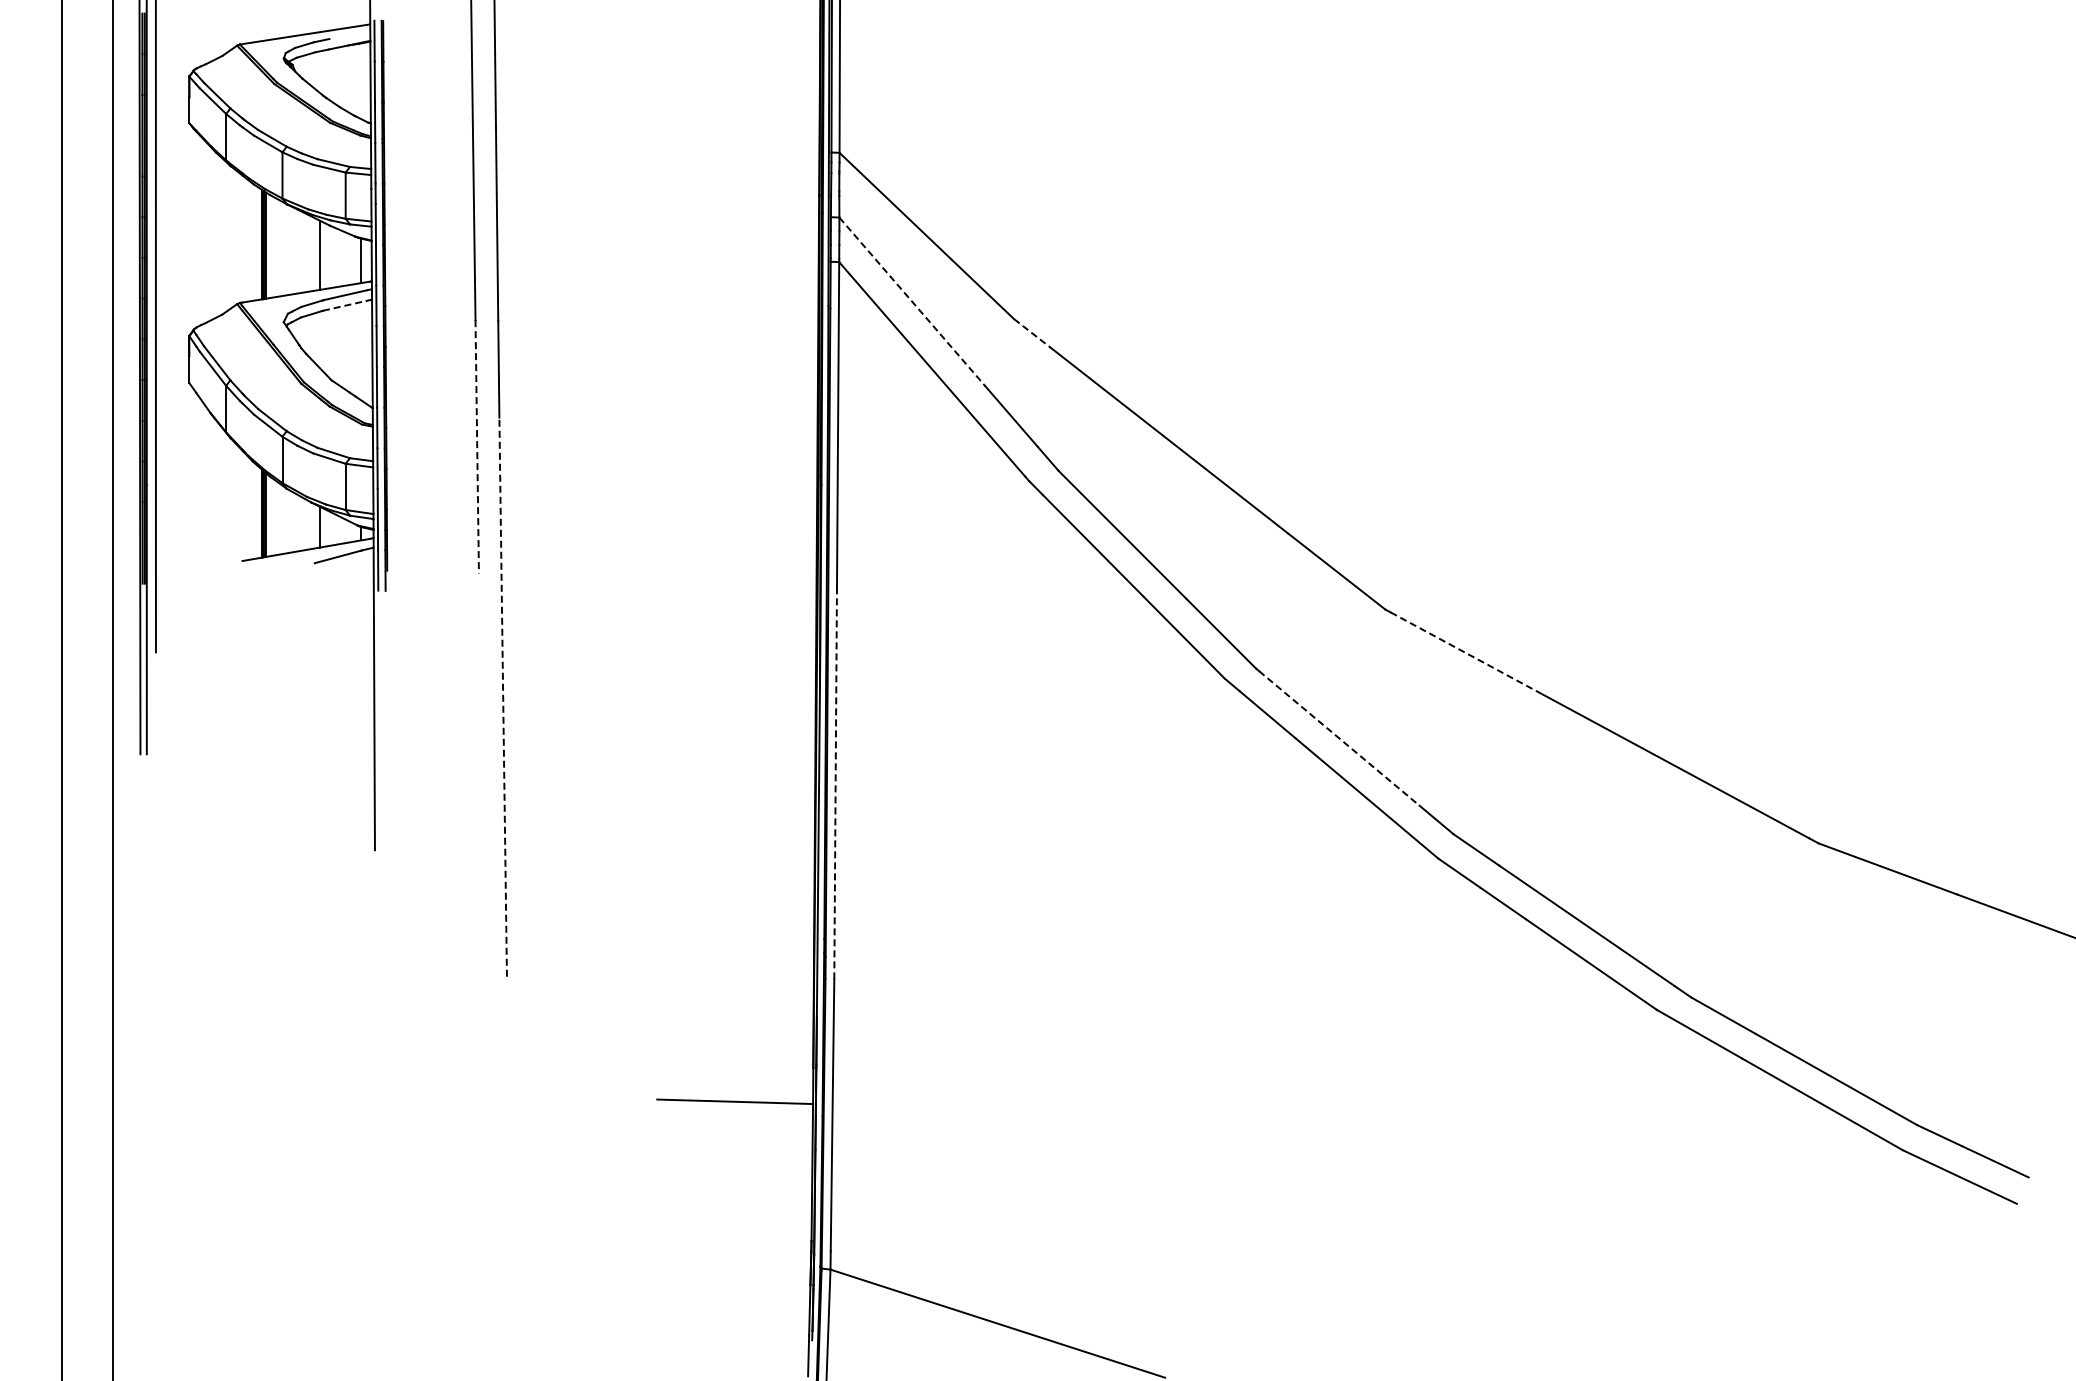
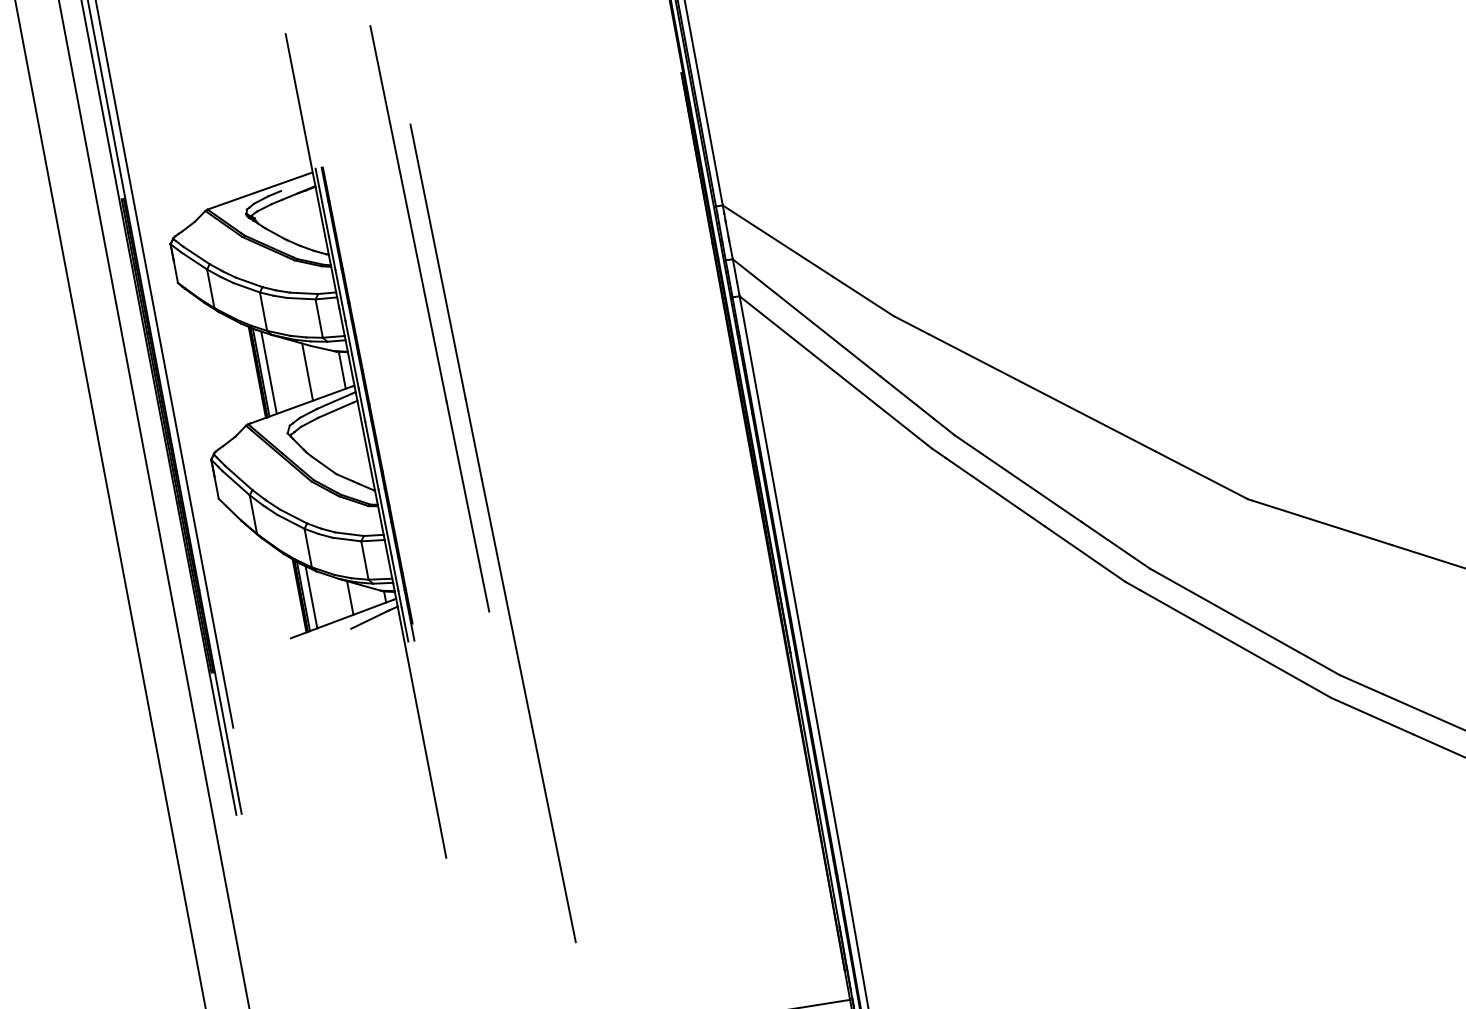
line: (275, 247) -> (269, 372), added
line: (912, 302) -> (806, 318), dashed -> solid
line: (345, 305) -> (336, 409), dashed -> solid
line: (1032, 333) -> (911, 325), dashed -> solid
line: (477, 446) -> (468, 506), dashed -> solid
line: (275, 517) -> (311, 596), added
line: (1466, 653) -> (1322, 522), dashed -> solid
line: (503, 697) -> (529, 710), dashed -> solid
line: (1339, 738) -> (1230, 613), dashed -> solid
line: (835, 783) -> (818, 730), dashed -> solid

